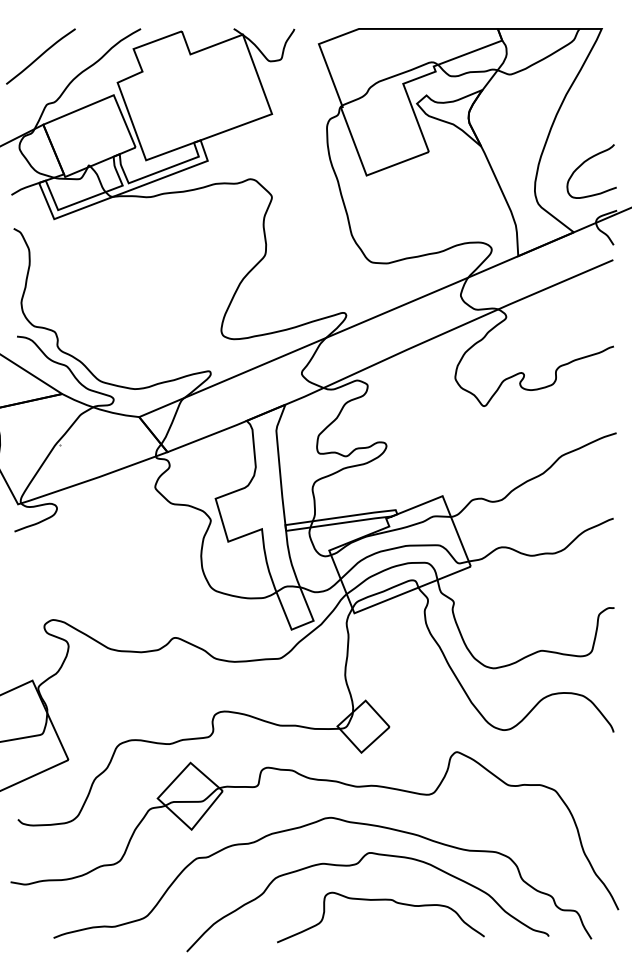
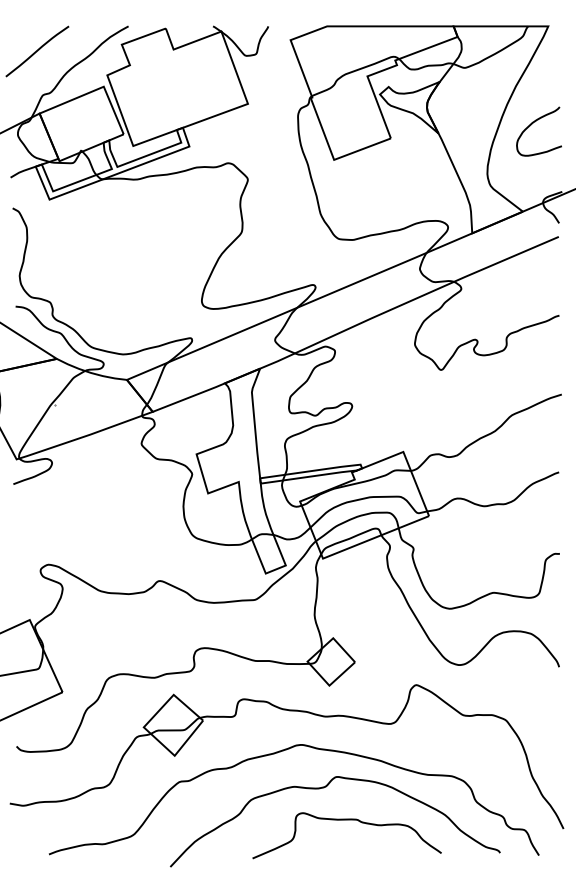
curve: (584, 163) -> (532, 124), moved

